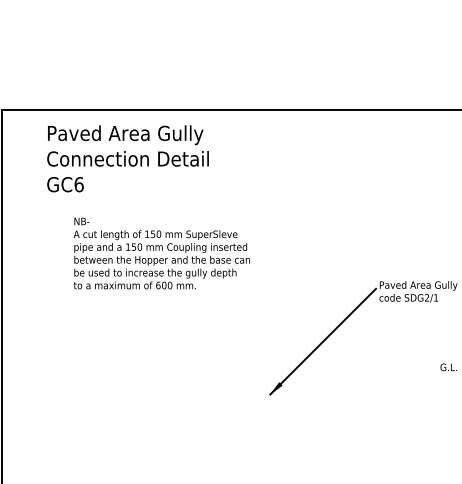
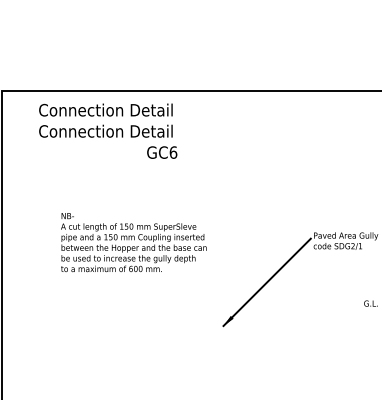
text: (127, 134) -> (105, 111), Paved Area Gully -> Connection Detail
text: (65, 184) -> (162, 152), moved
text: (161, 253) -> (133, 242), moved

